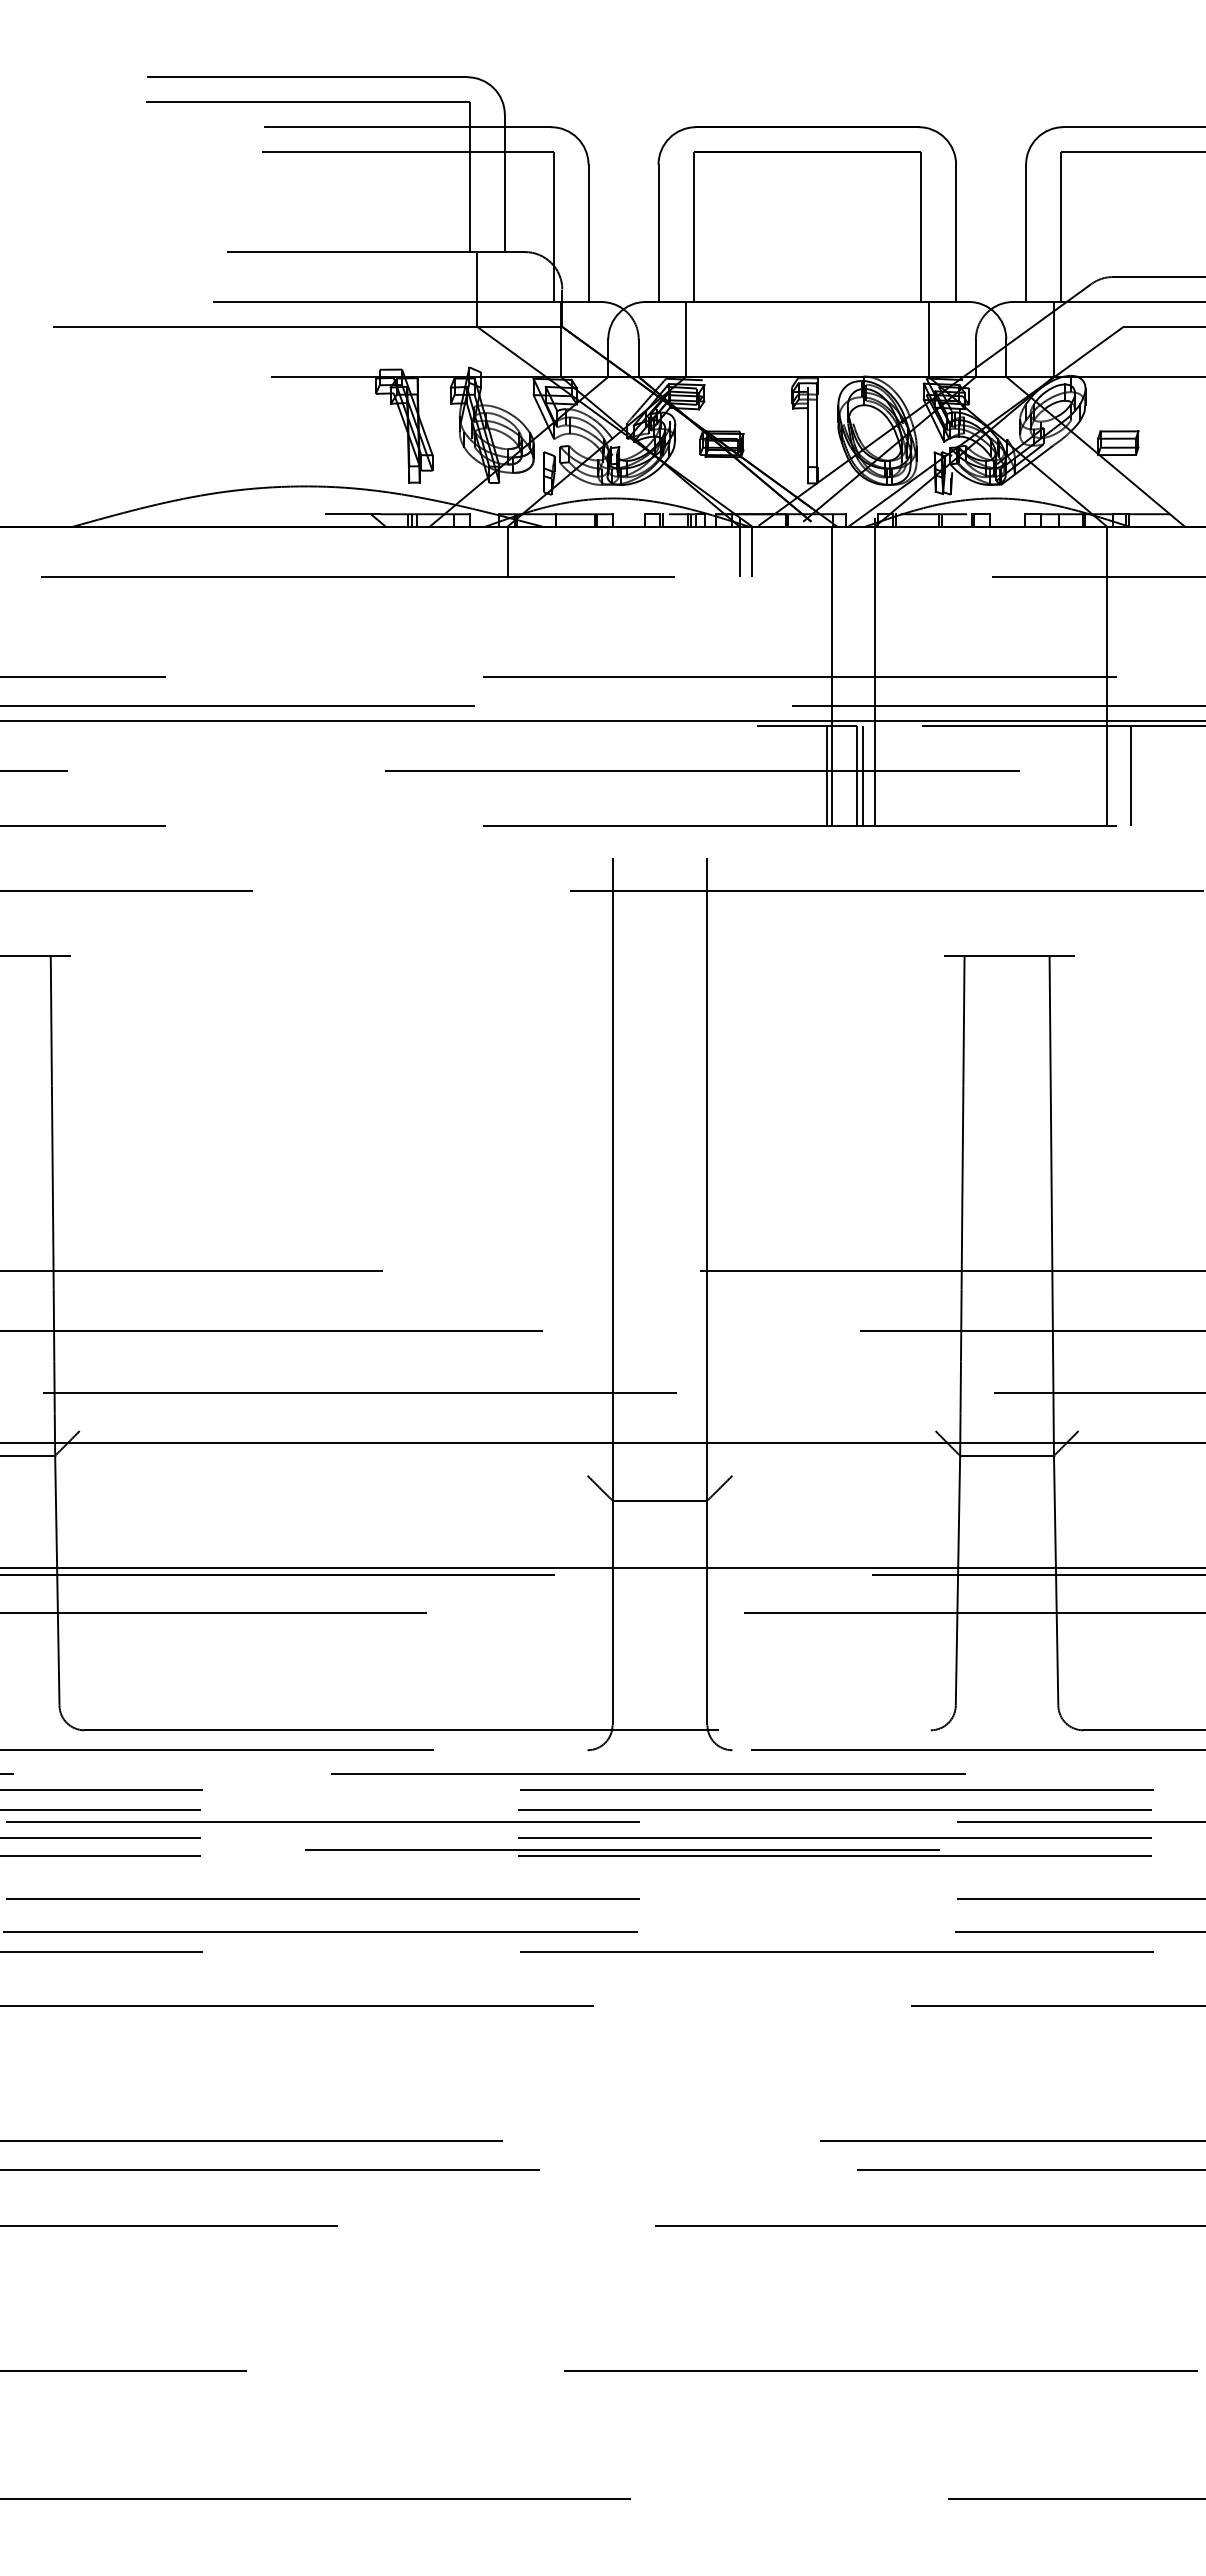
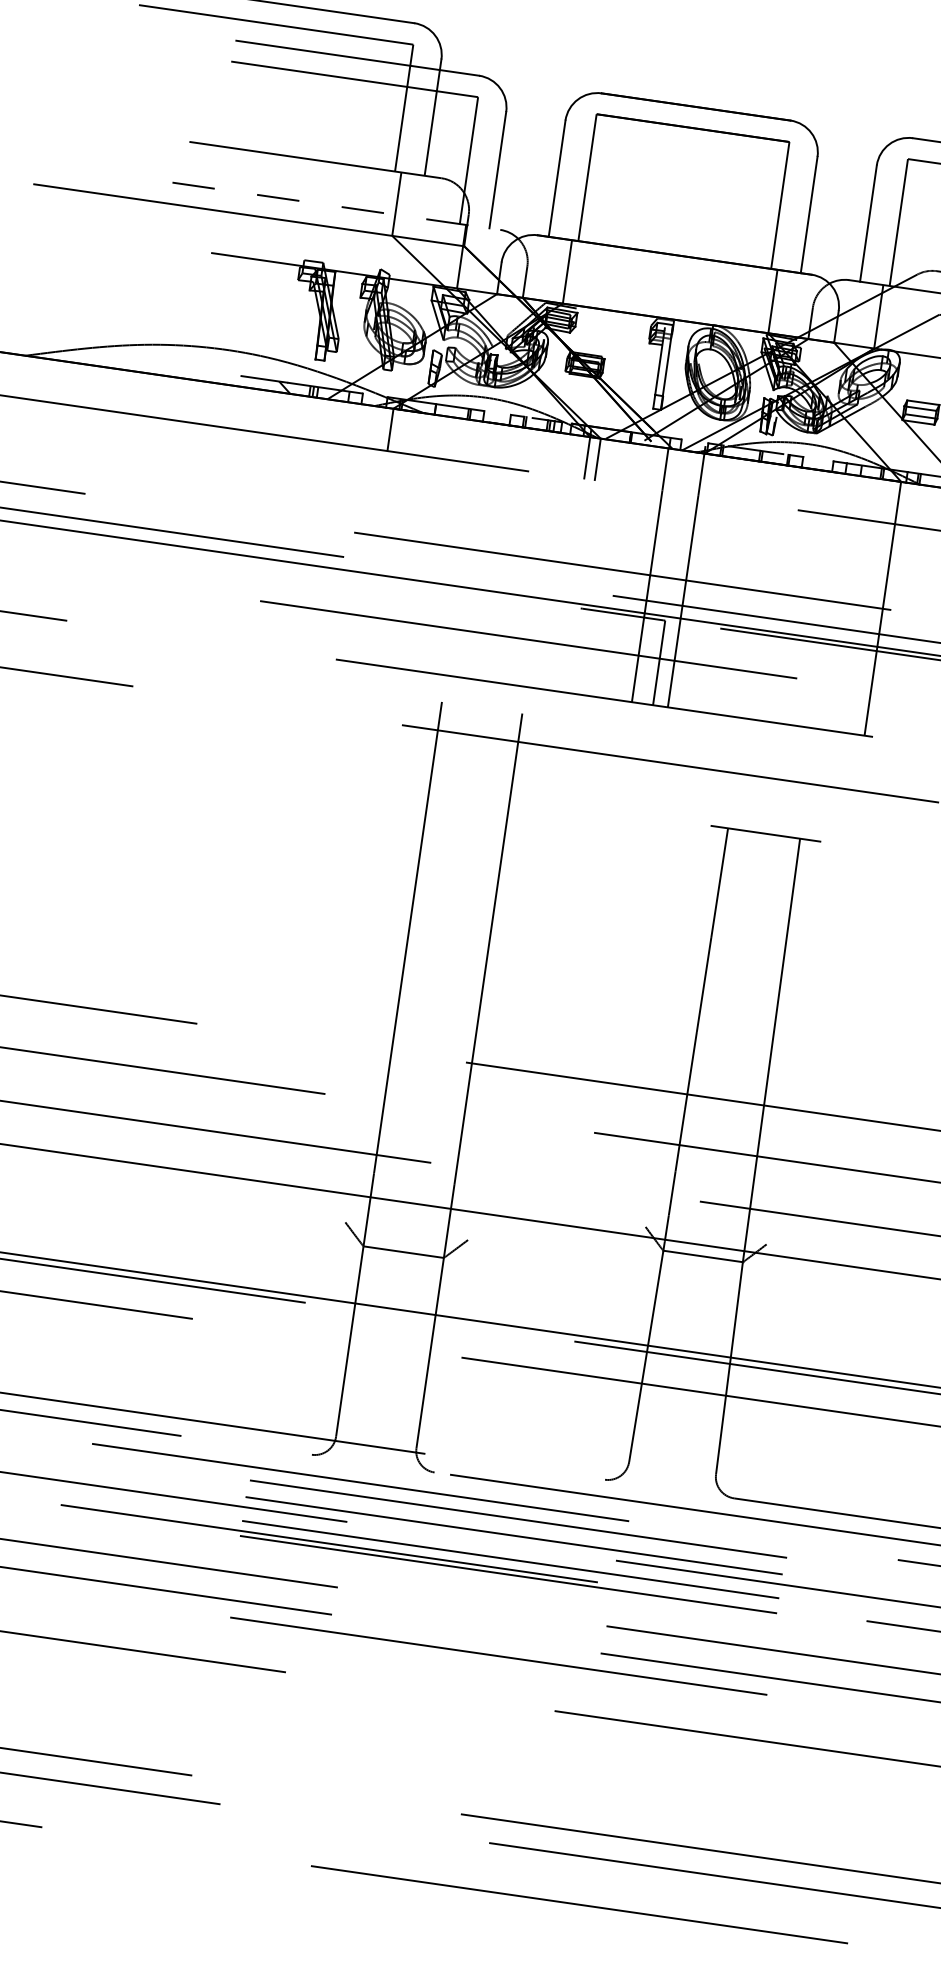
line: (407, 302) -> (336, 206), solid -> dashed
line: (827, 776) -> (633, 659), removed
line: (863, 776) -> (664, 663), removed
line: (1130, 776) -> (890, 696), removed

